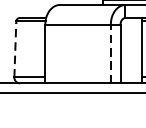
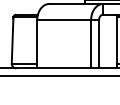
line: (15, 49) -> (12, 40), dashed -> solid
line: (111, 53) -> (91, 43), dashed -> solid

